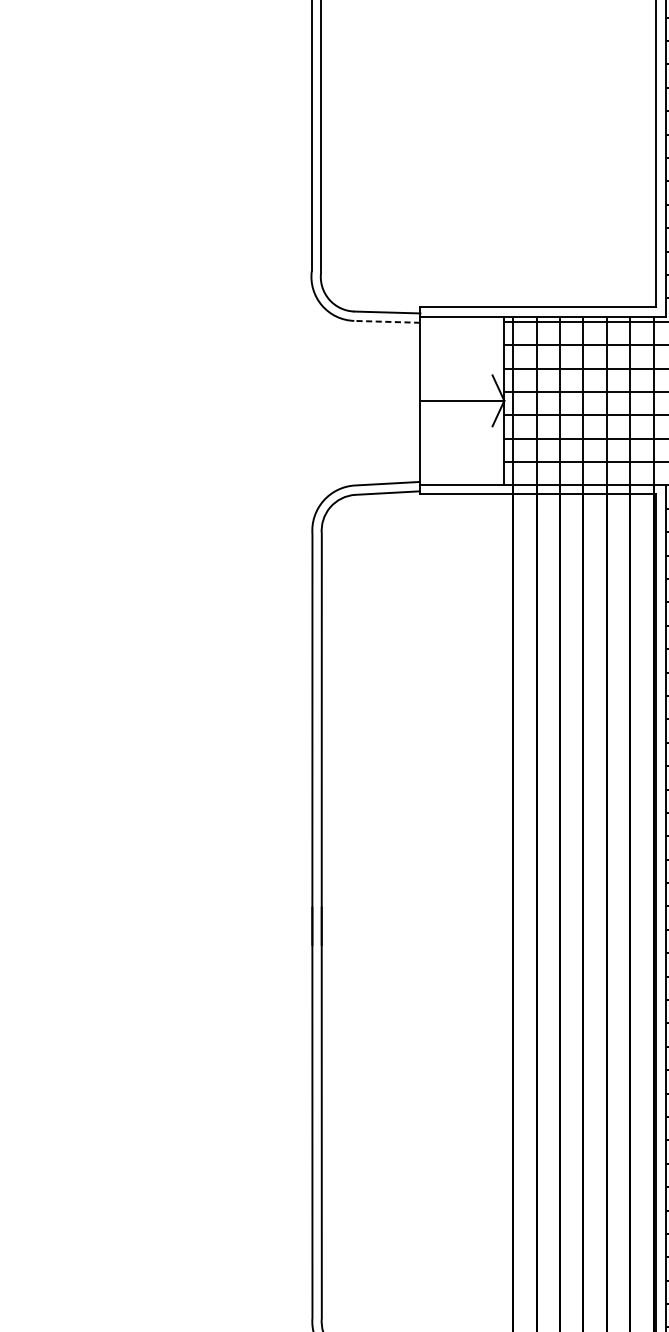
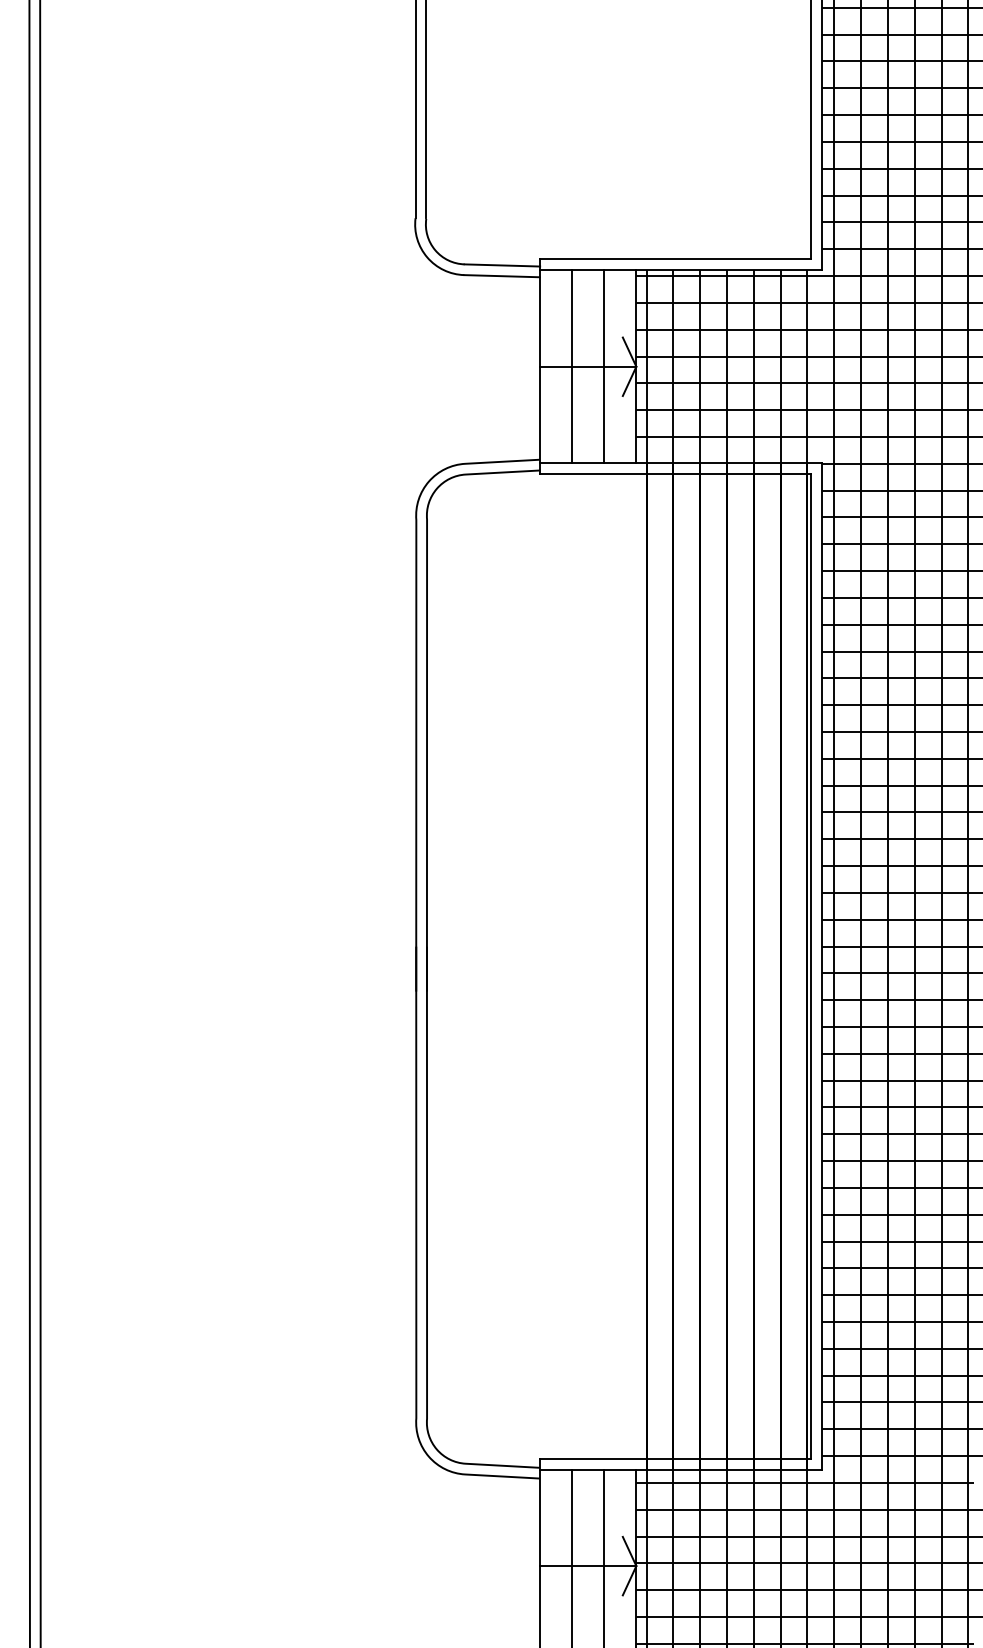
line: (387, 322) -> (502, 276), dashed -> solid
line: (448, 400) -> (572, 366), added
line: (476, 400) -> (604, 366), added

